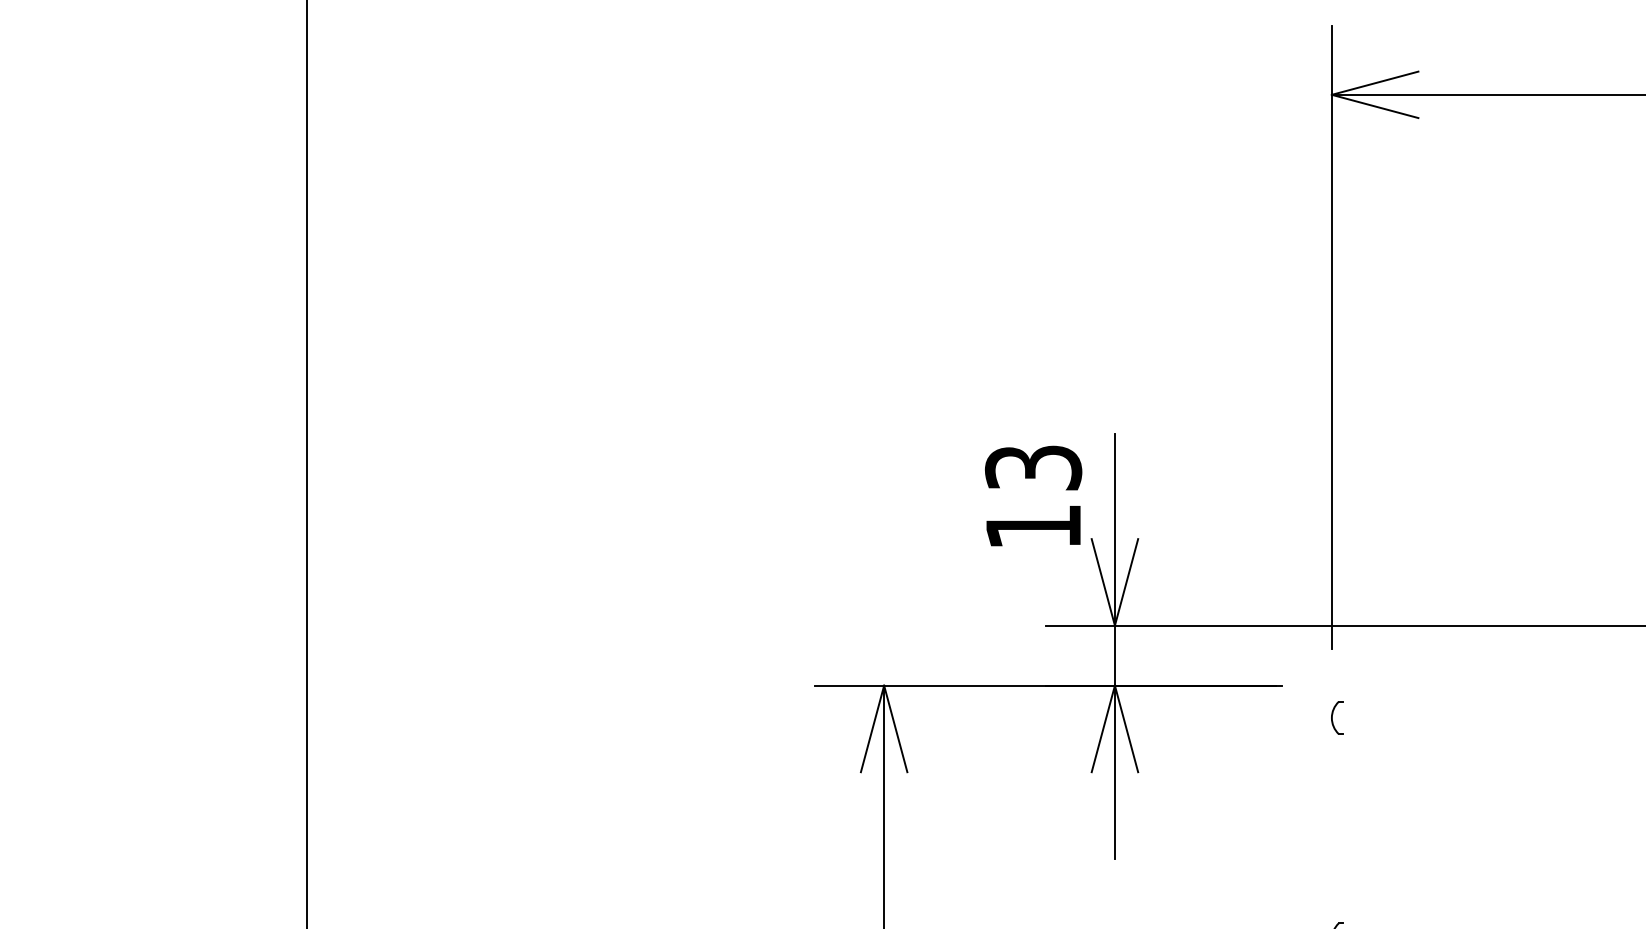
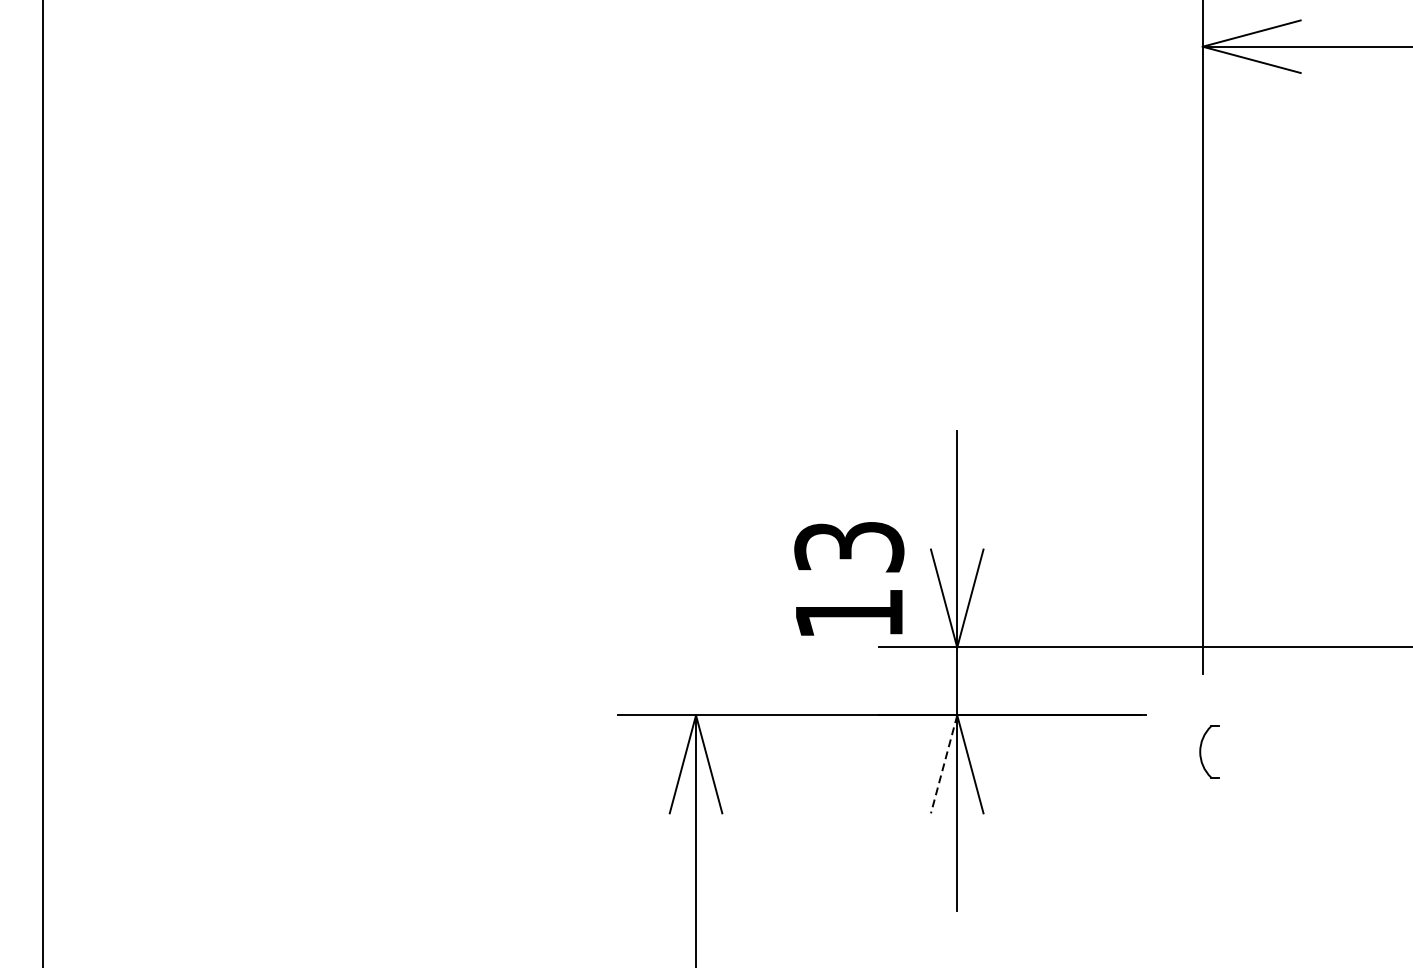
text: (1033, 495) -> (849, 578), moved
part: (1337, 717) -> (1209, 751), size x1.4
line: (1103, 728) -> (944, 763), solid -> dashed

